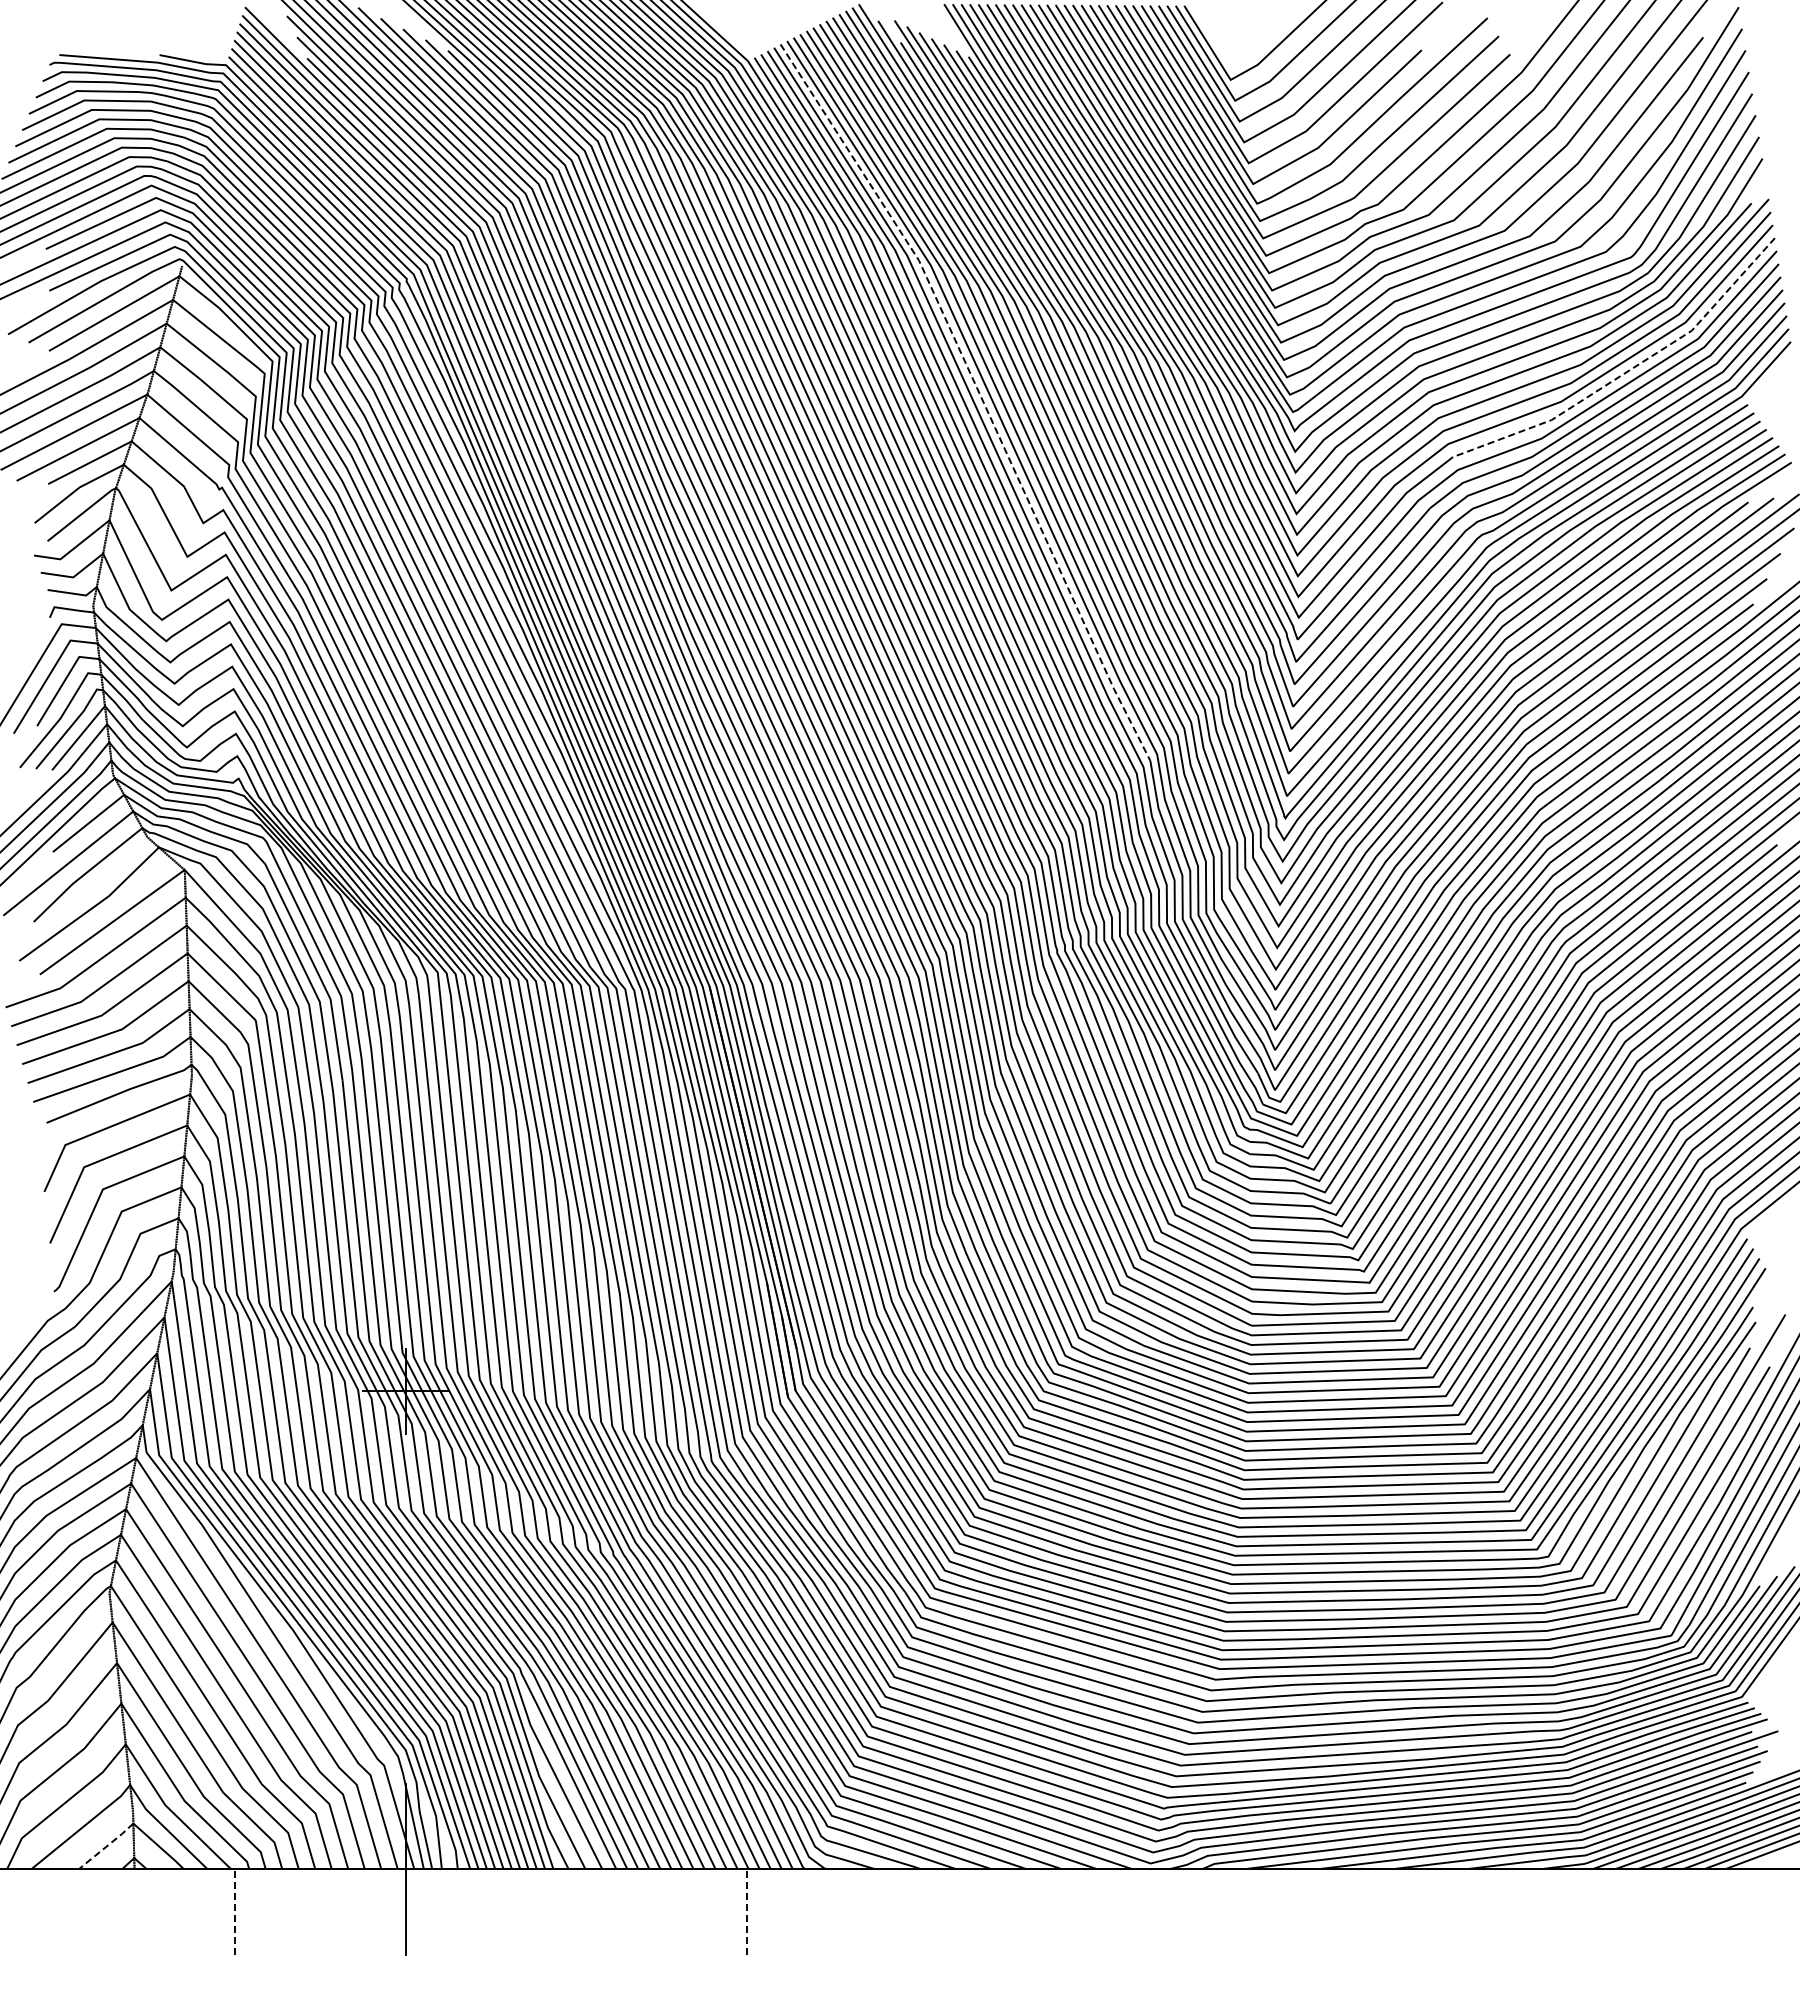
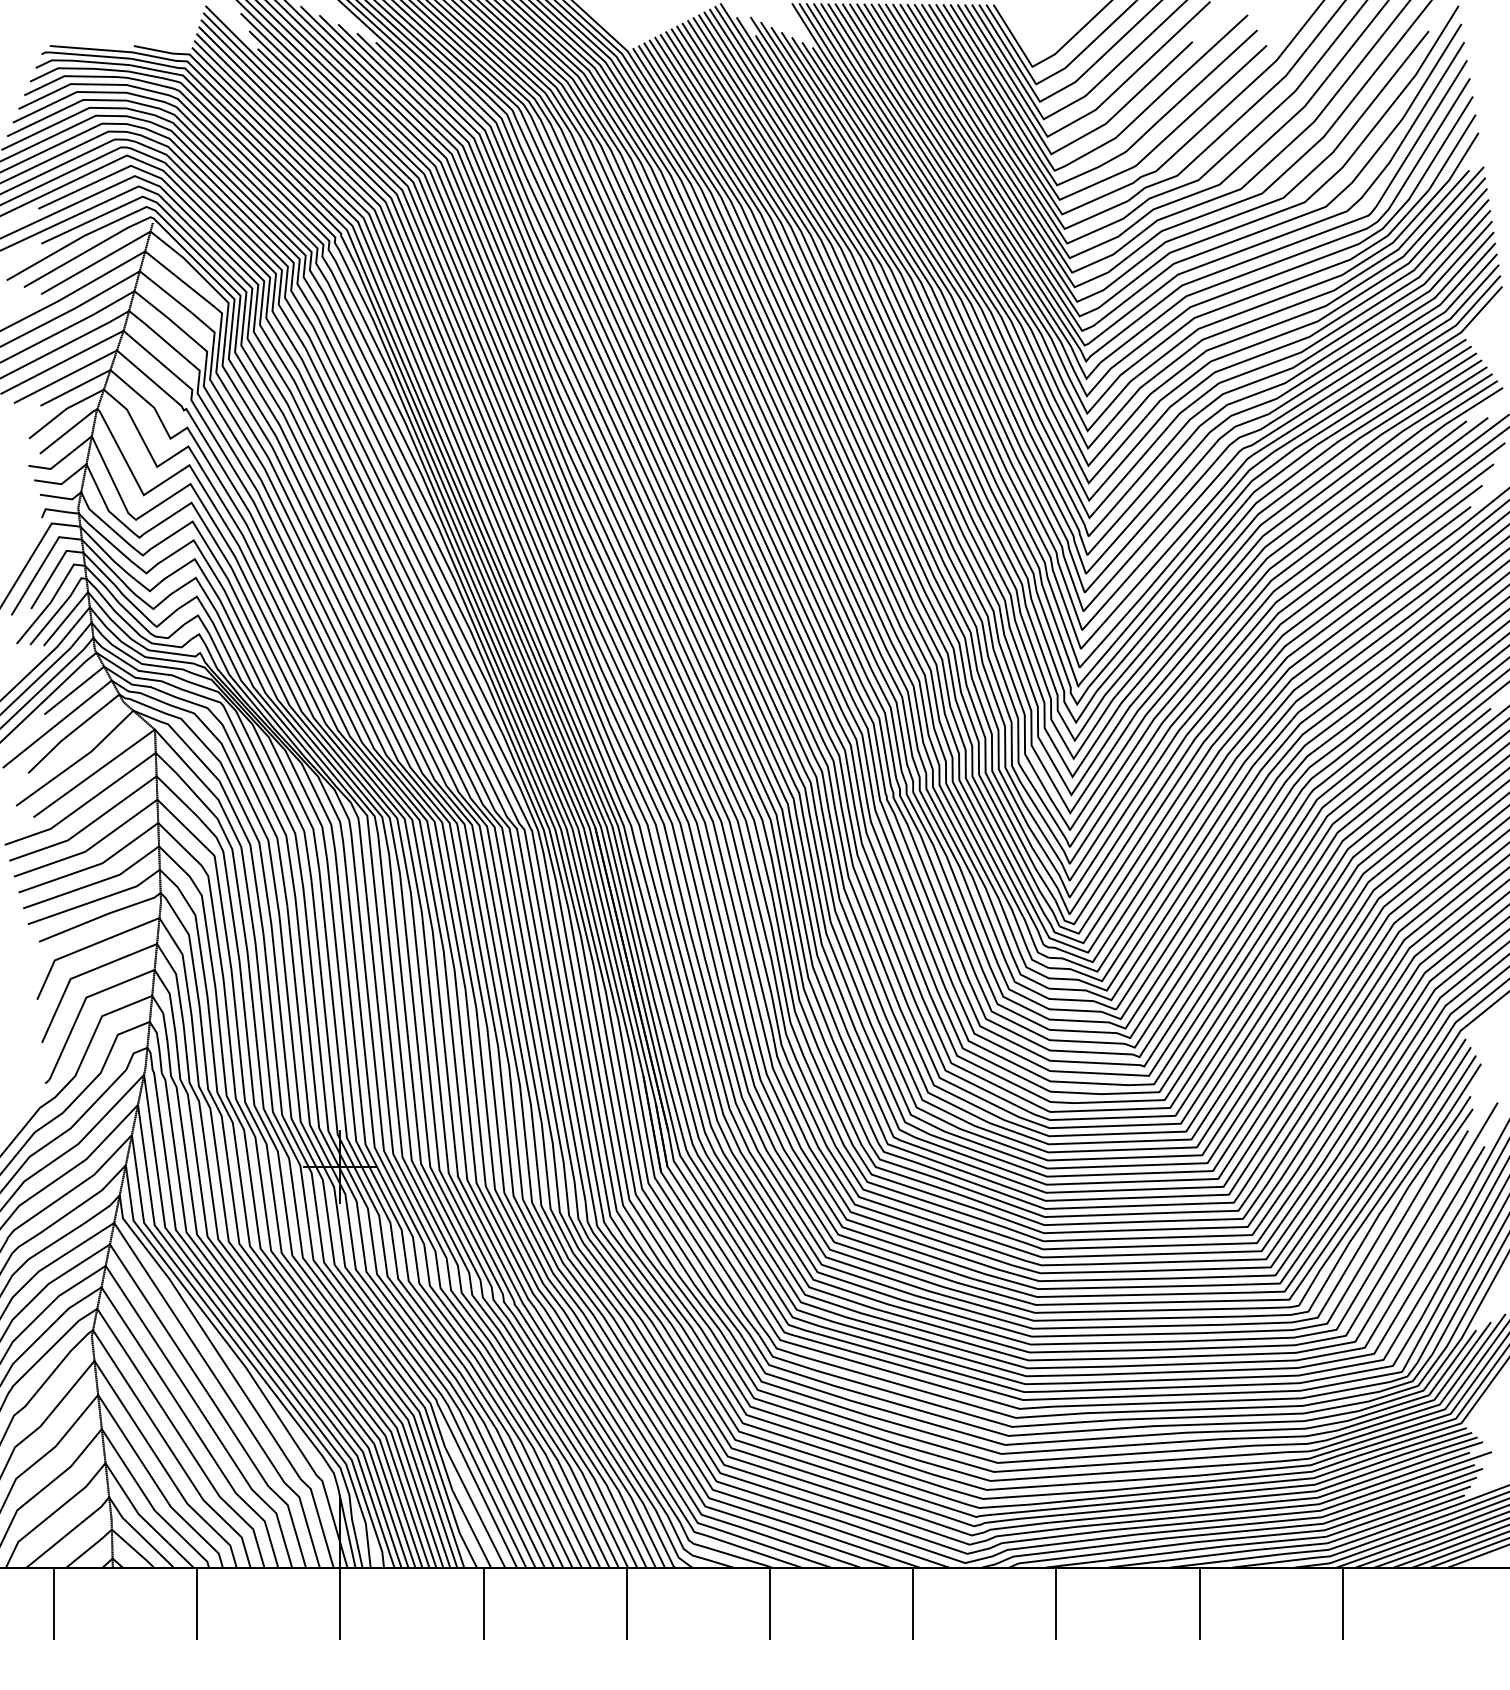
line: (1629, 370) -> (1366, 310), dashed -> solid
line: (980, 395) -> (822, 331), dashed -> solid
line: (106, 1846) -> (89, 1548), dashed -> solid
line: (64, 1911) -> (54, 1603), added
line: (234, 1911) -> (196, 1603), dashed -> solid
line: (576, 1911) -> (483, 1603), added
line: (747, 1911) -> (627, 1603), dashed -> solid
line: (917, 1911) -> (769, 1603), added
line: (1088, 1911) -> (913, 1603), added
line: (1259, 1911) -> (1056, 1603), added
line: (1429, 1911) -> (1199, 1603), added
line: (1600, 1911) -> (1342, 1603), added

